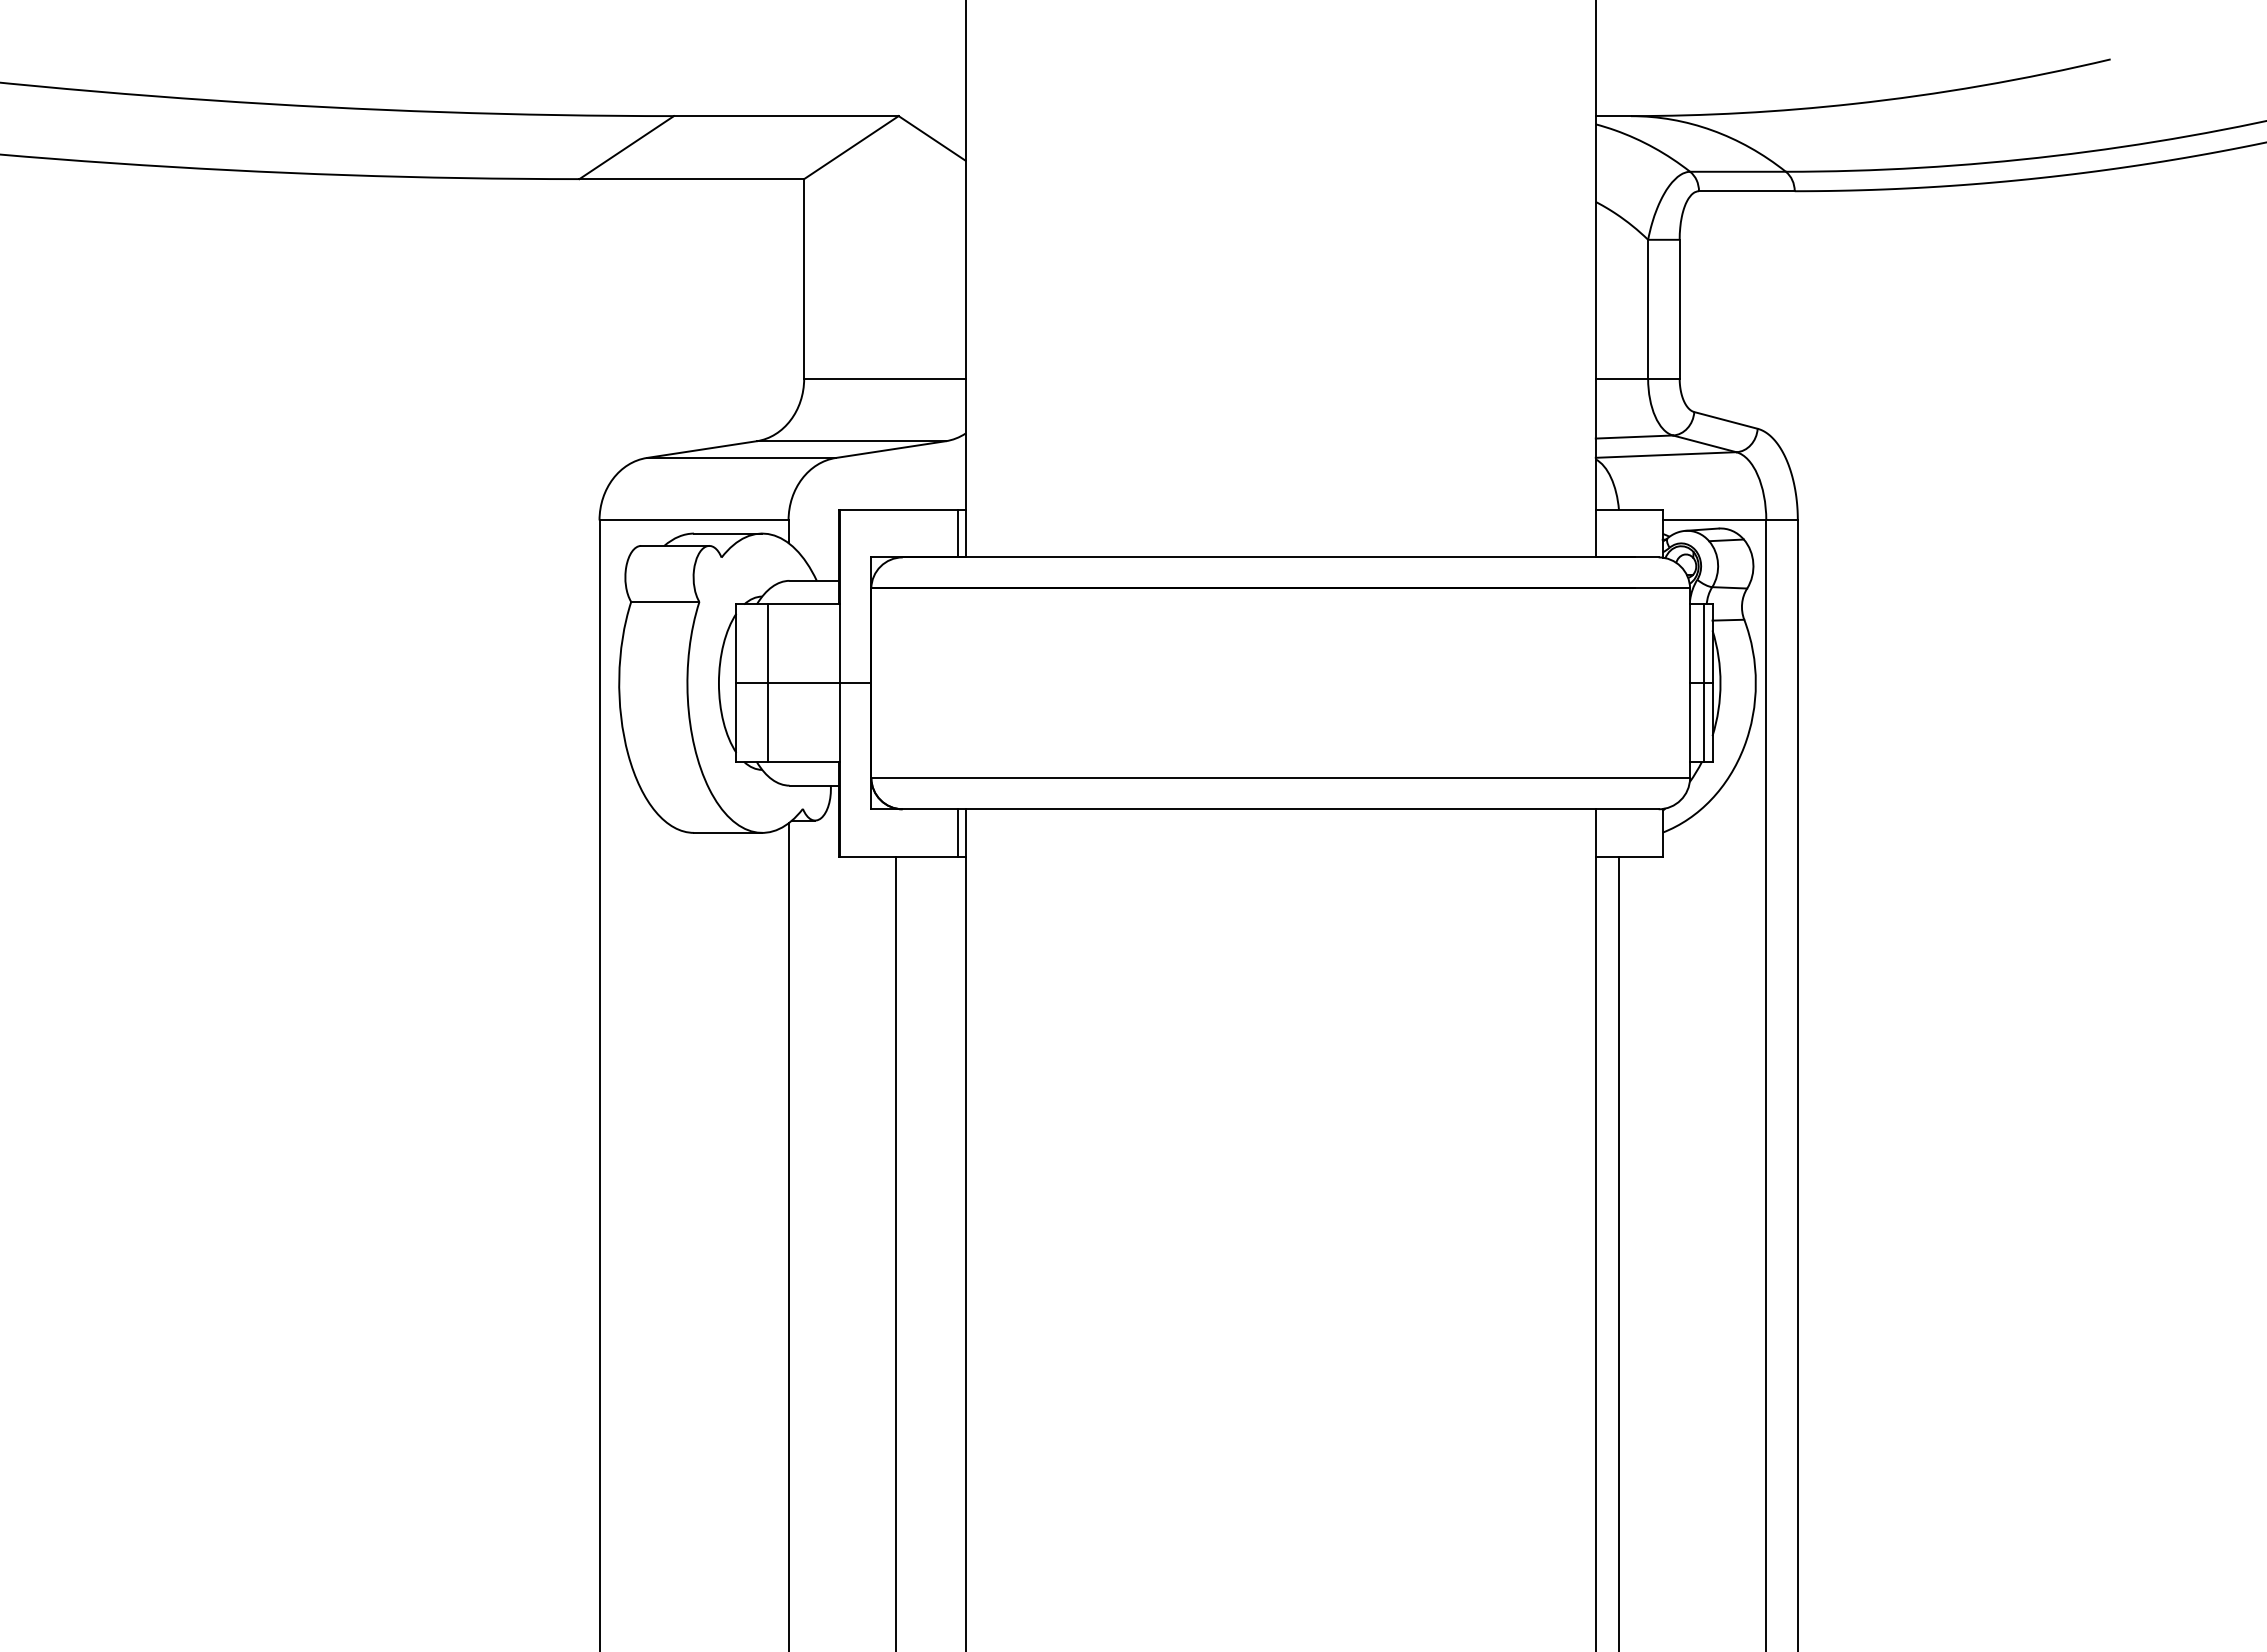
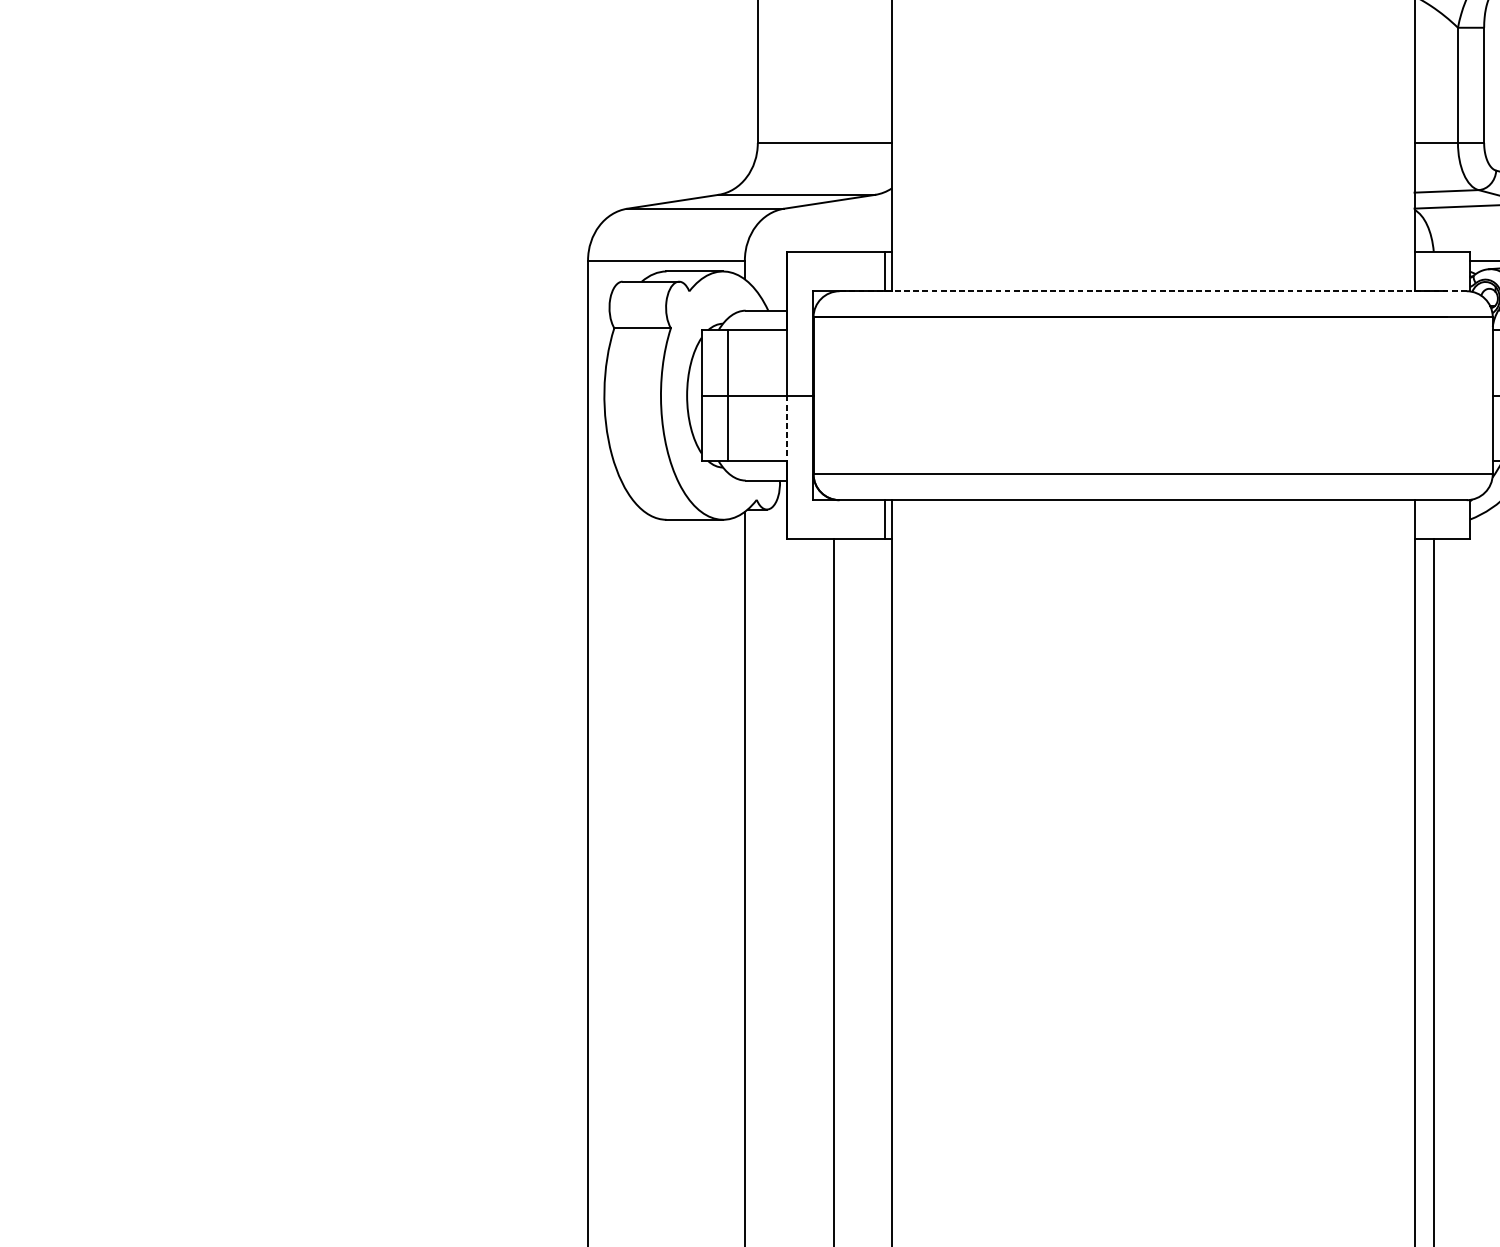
line: (1280, 557) -> (1152, 291), solid -> dashed
line: (839, 723) -> (787, 429), solid -> dashed

